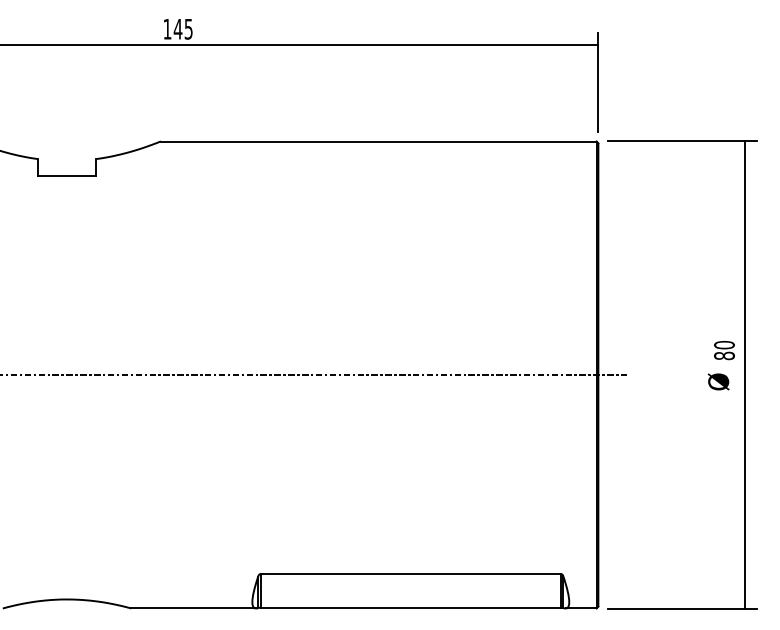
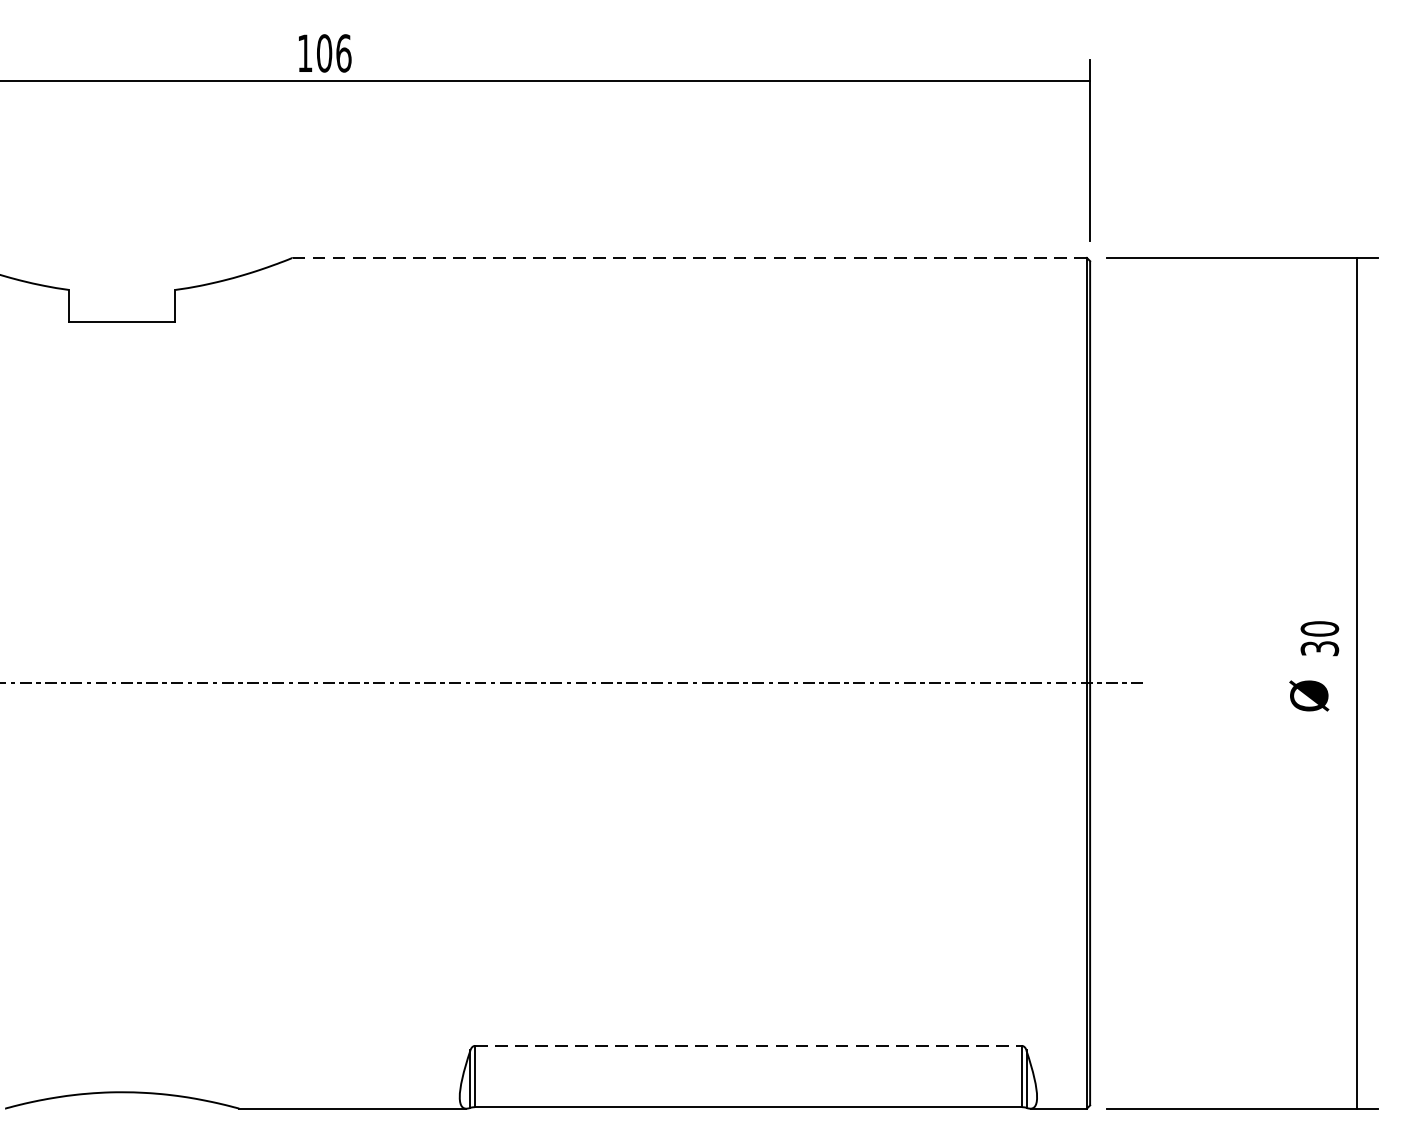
text: (182, 28) -> (332, 52), 145 -> 106
line: (378, 141) -> (689, 257), solid -> dashed
text: (724, 355) -> (1319, 647), 80 -> 30
line: (411, 574) -> (749, 1046), solid -> dashed

